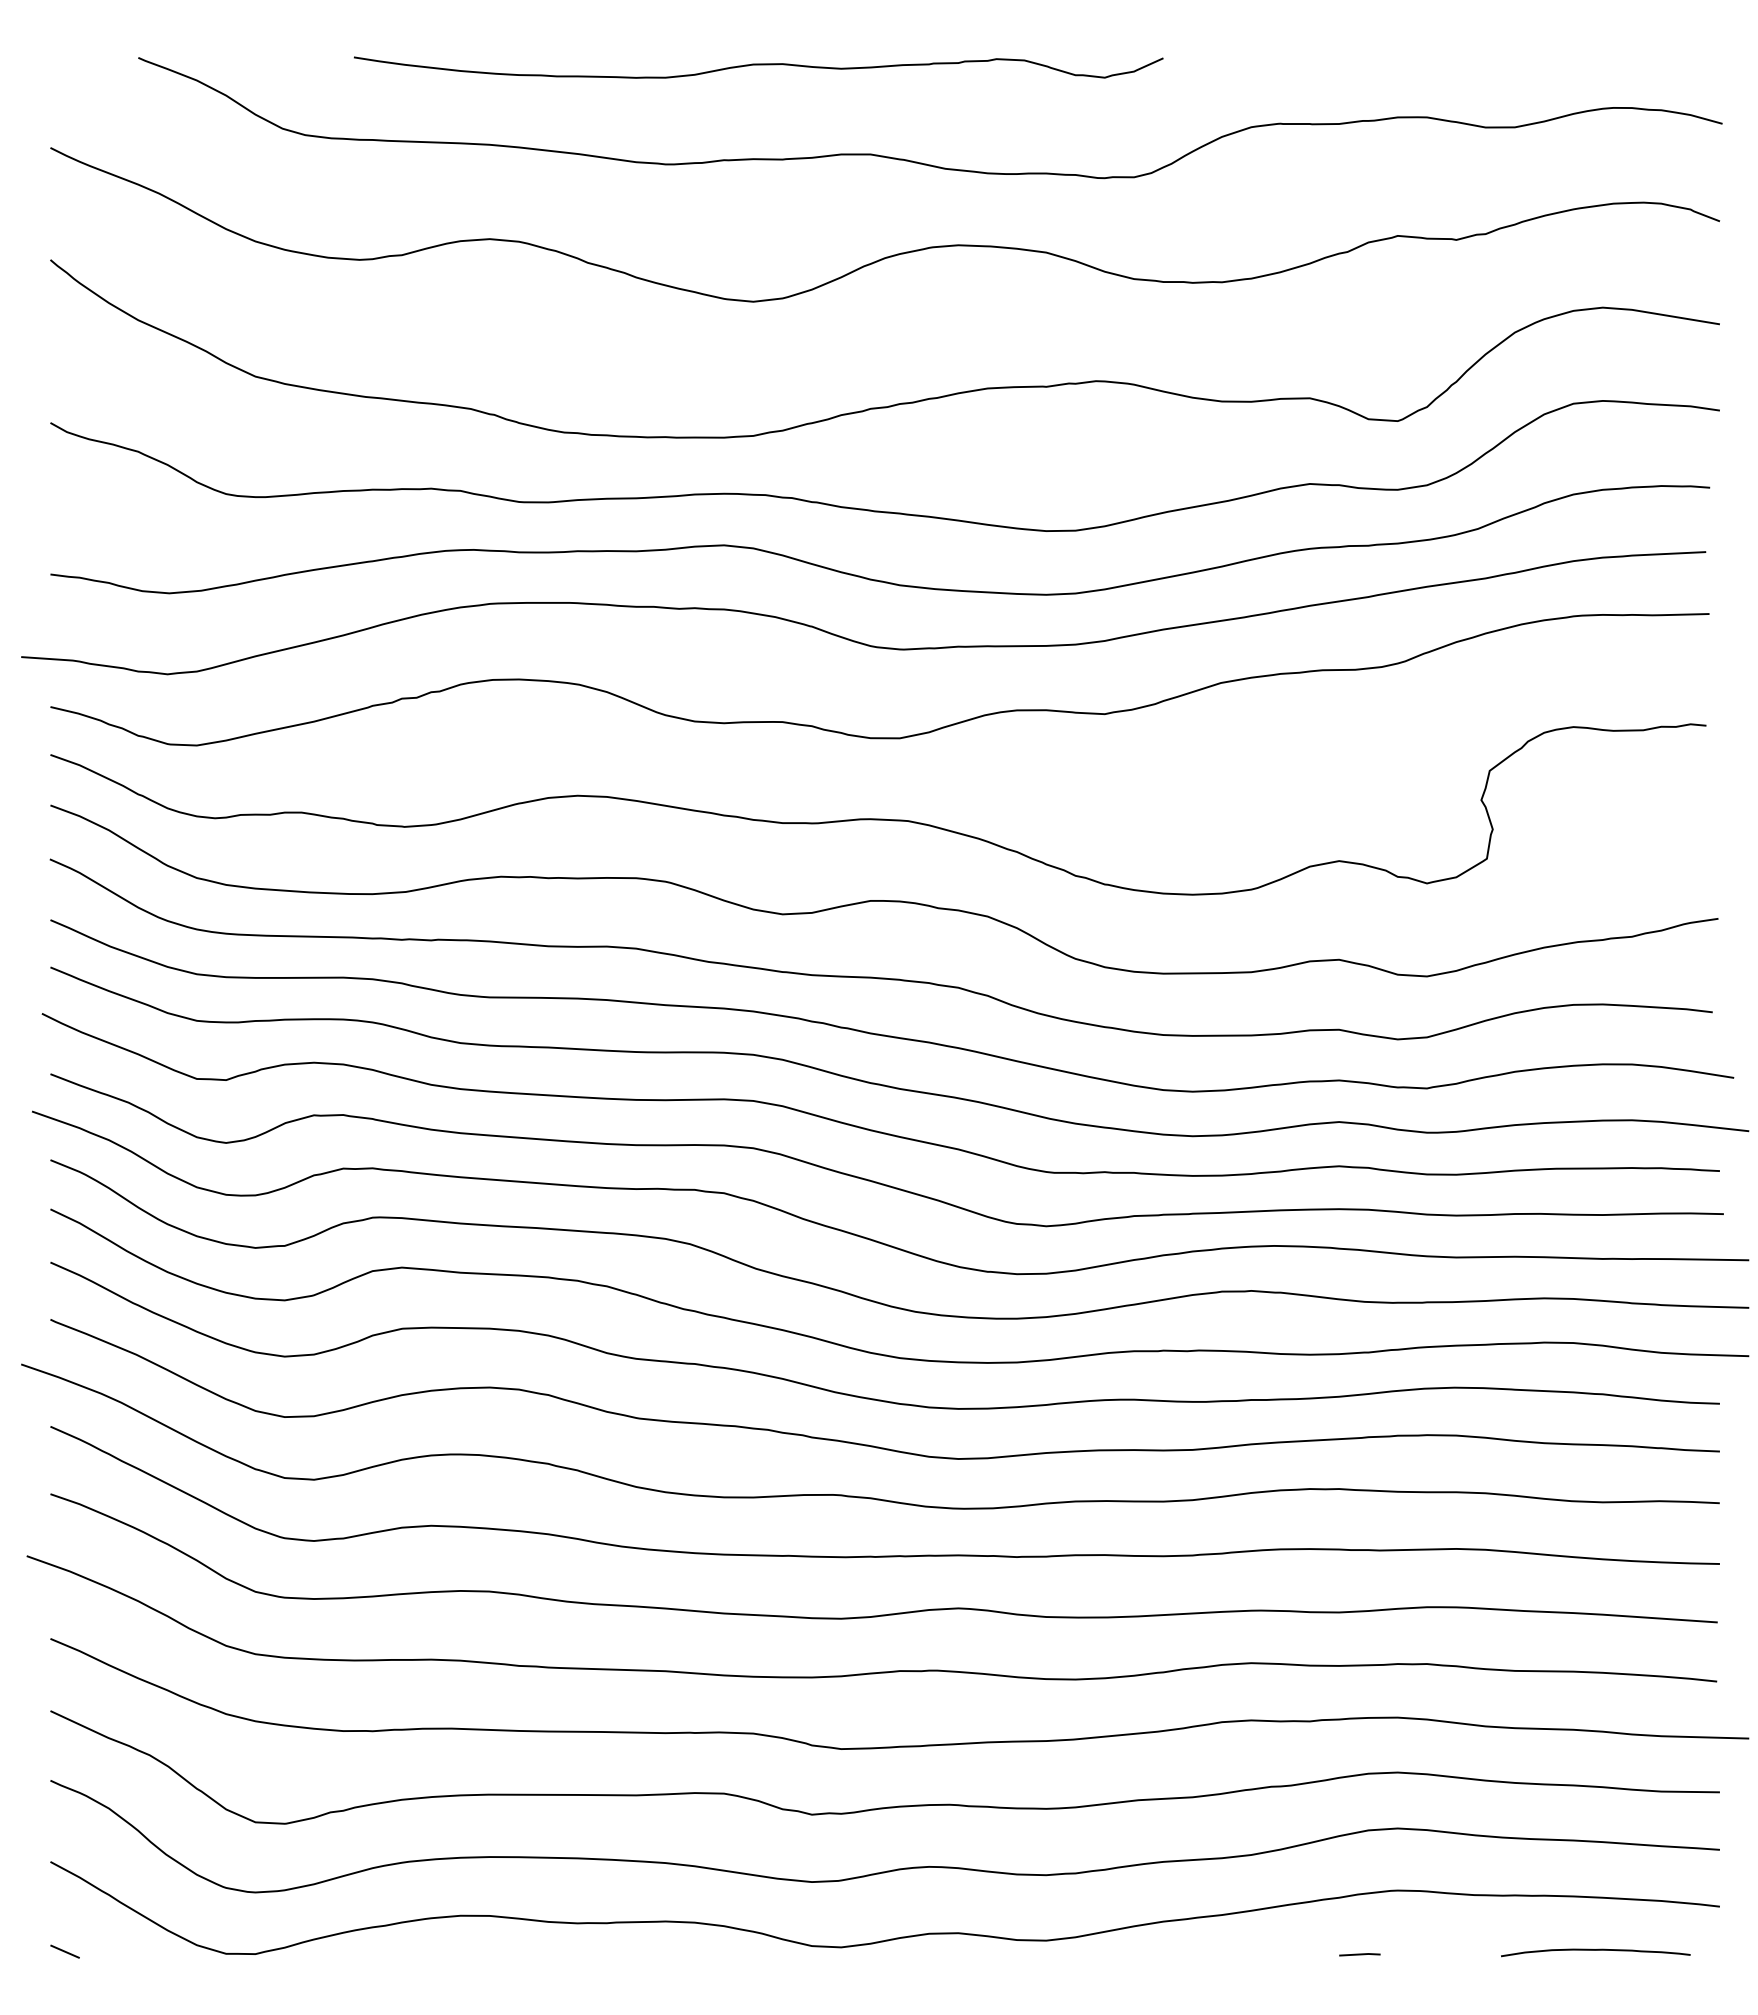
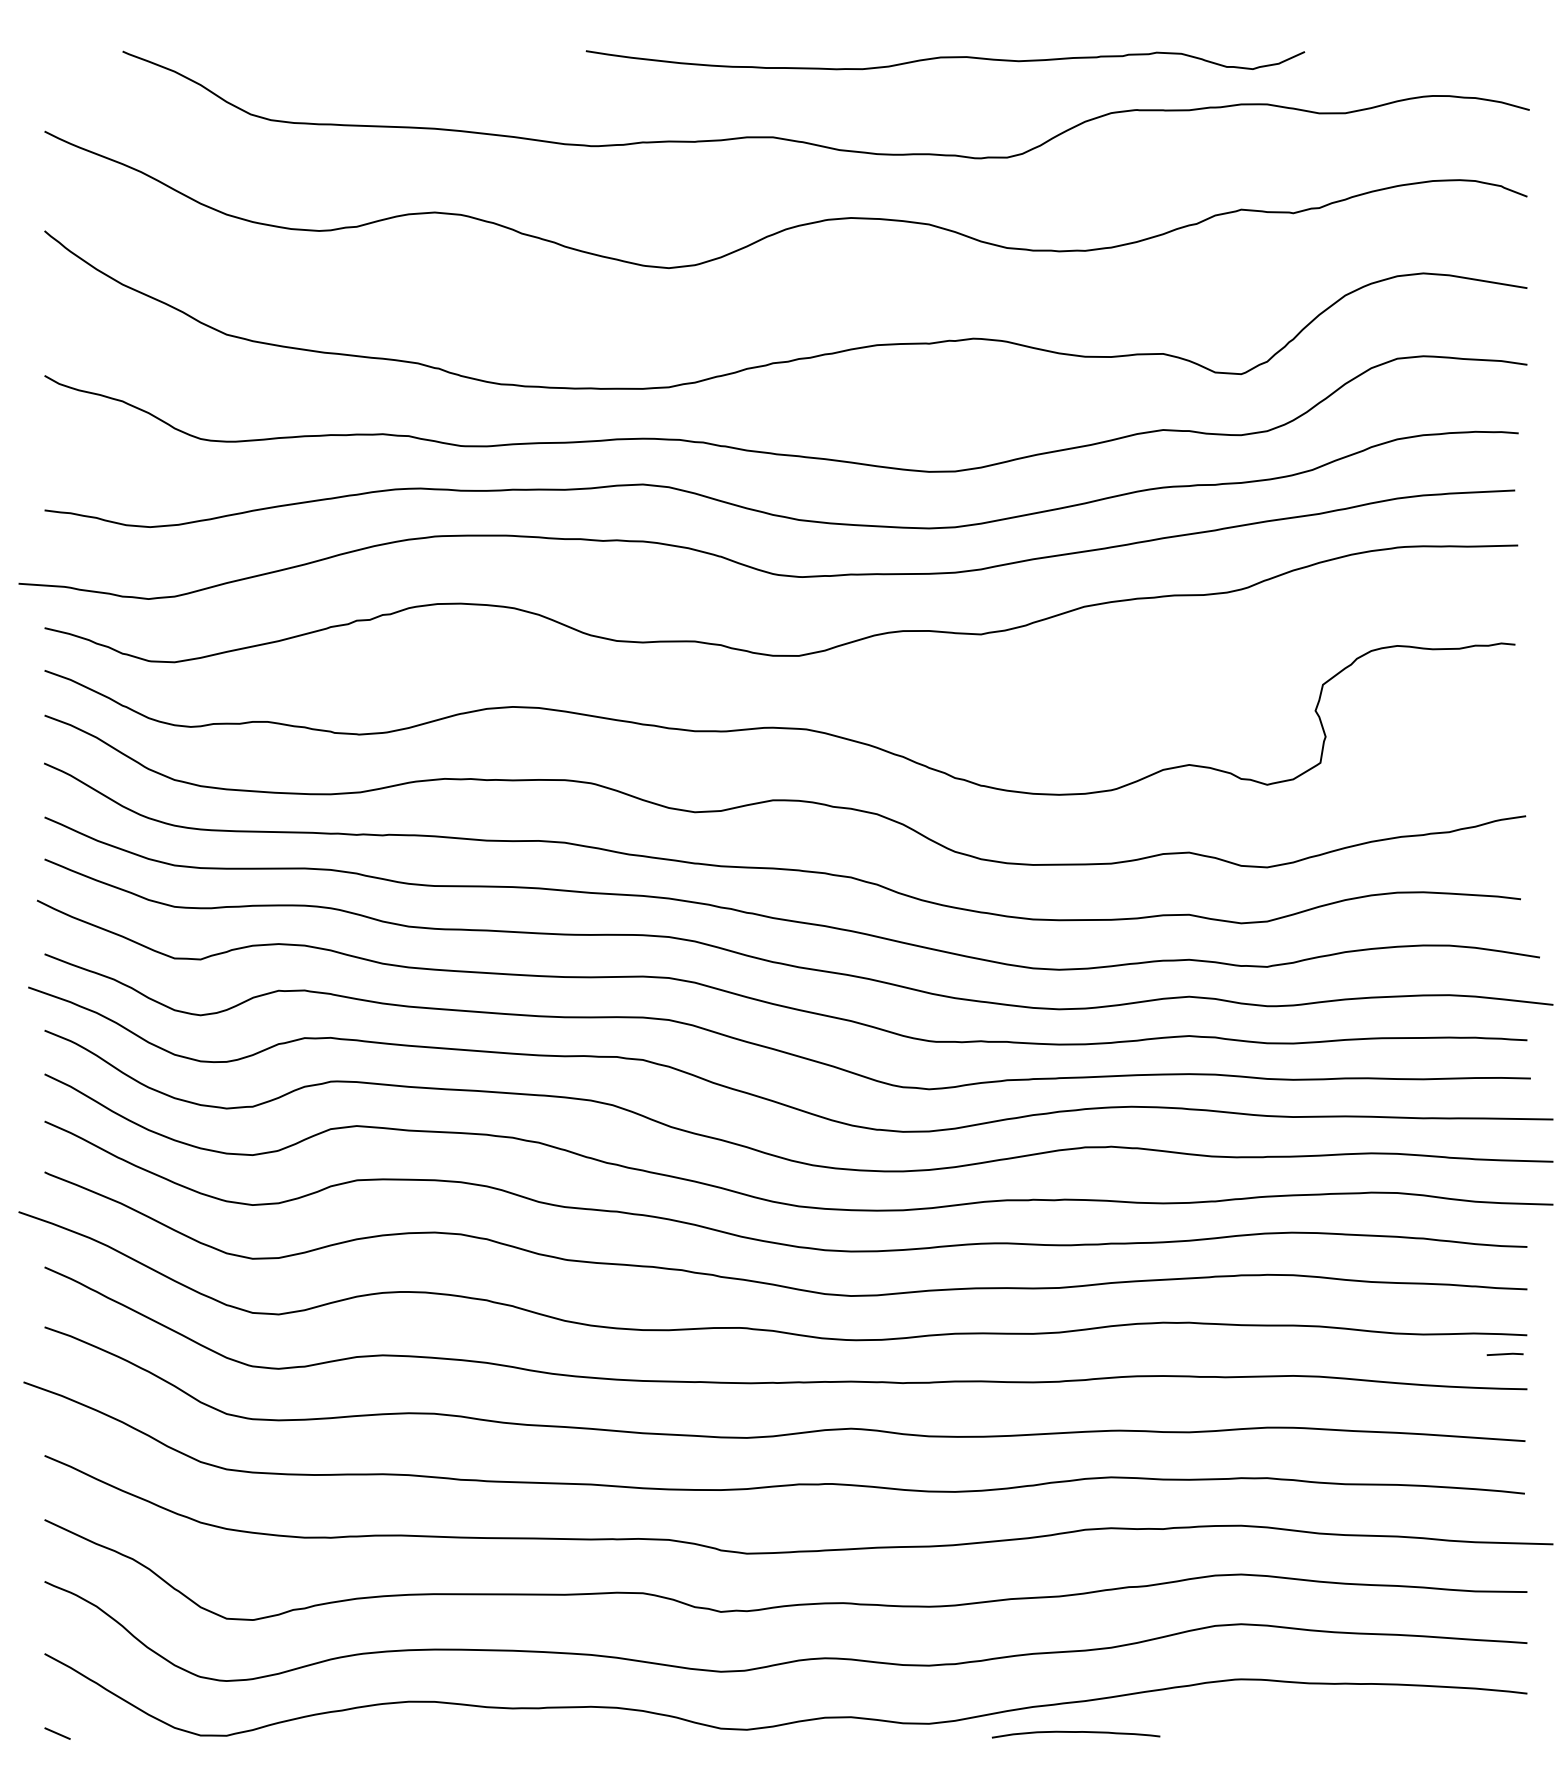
curve: (758, 65) -> (945, 58), moved
curve: (1595, 1950) -> (1075, 1732), moved
line: (1359, 1954) -> (1504, 1354), moved

